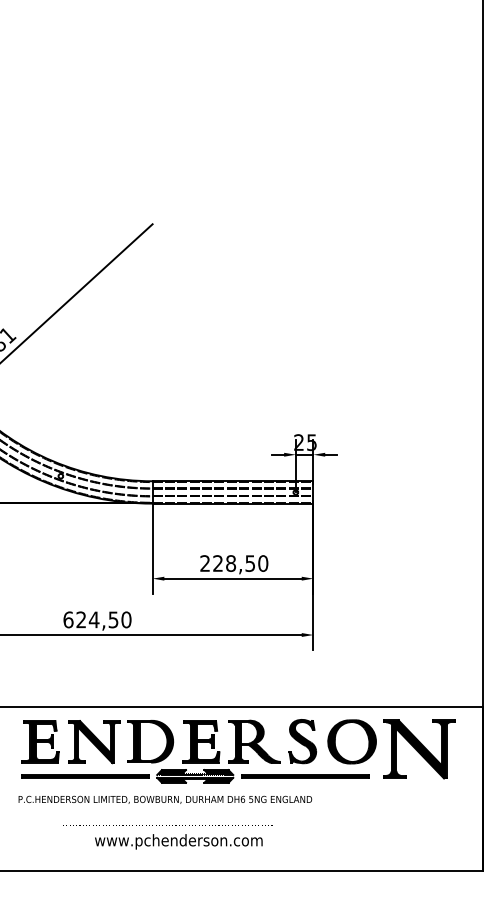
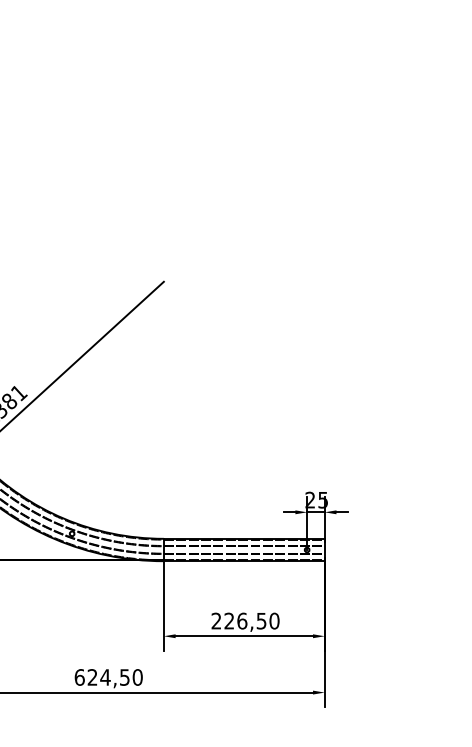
text: (231, 563) -> (242, 621), 228,50 -> 226,50

